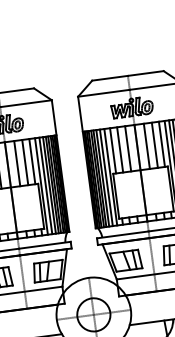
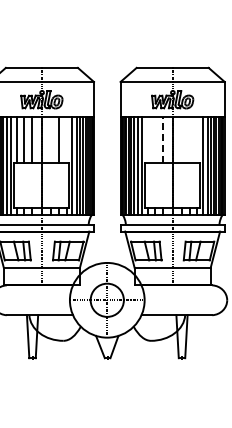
line: (162, 144) -> (197, 140), removed
line: (155, 145) -> (190, 140), removed
line: (147, 146) -> (182, 140), removed
line: (128, 149) -> (163, 140), solid -> dashed
line: (120, 150) -> (155, 140), removed
line: (113, 151) -> (148, 140), removed
line: (32, 161) -> (66, 140), removed
line: (17, 163) -> (51, 140), removed

